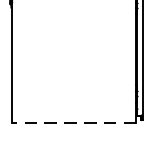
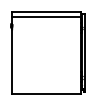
line: (73, 123) -> (46, 93), dashed -> solid

